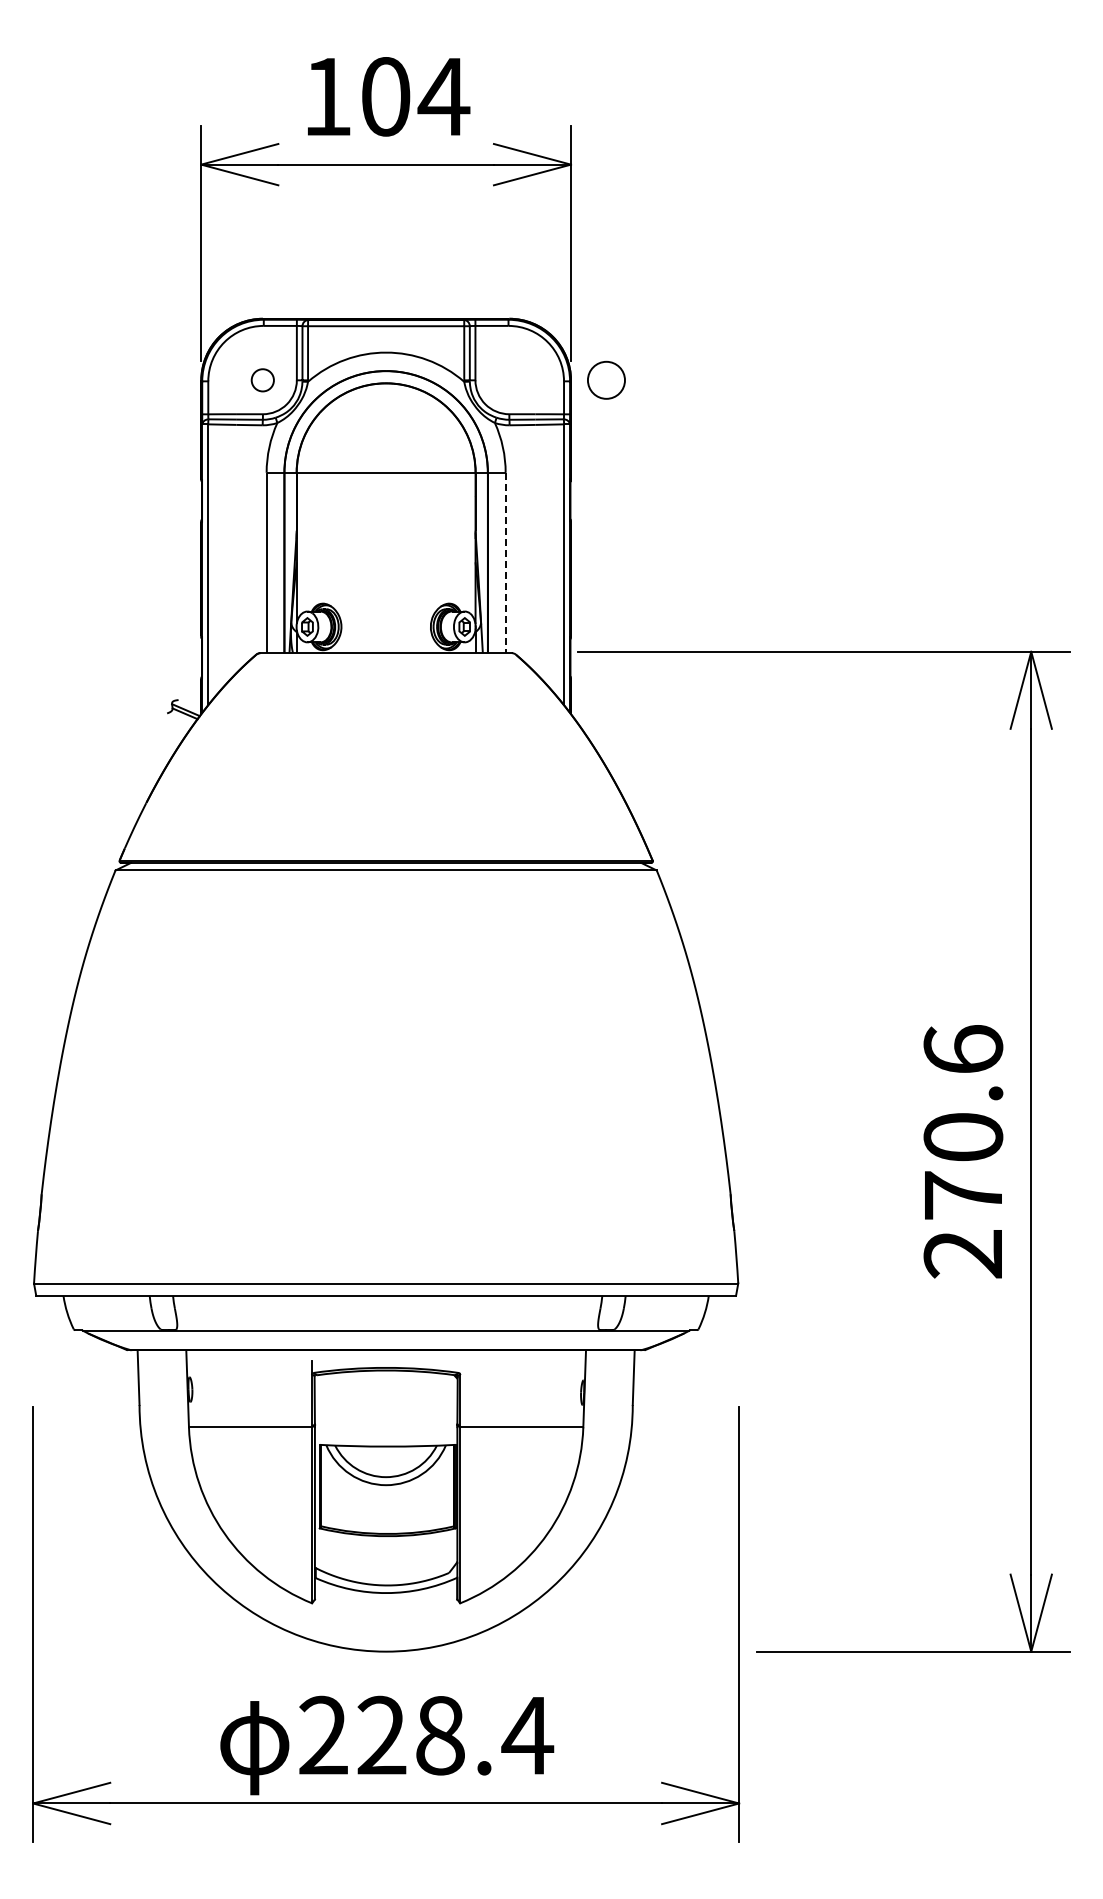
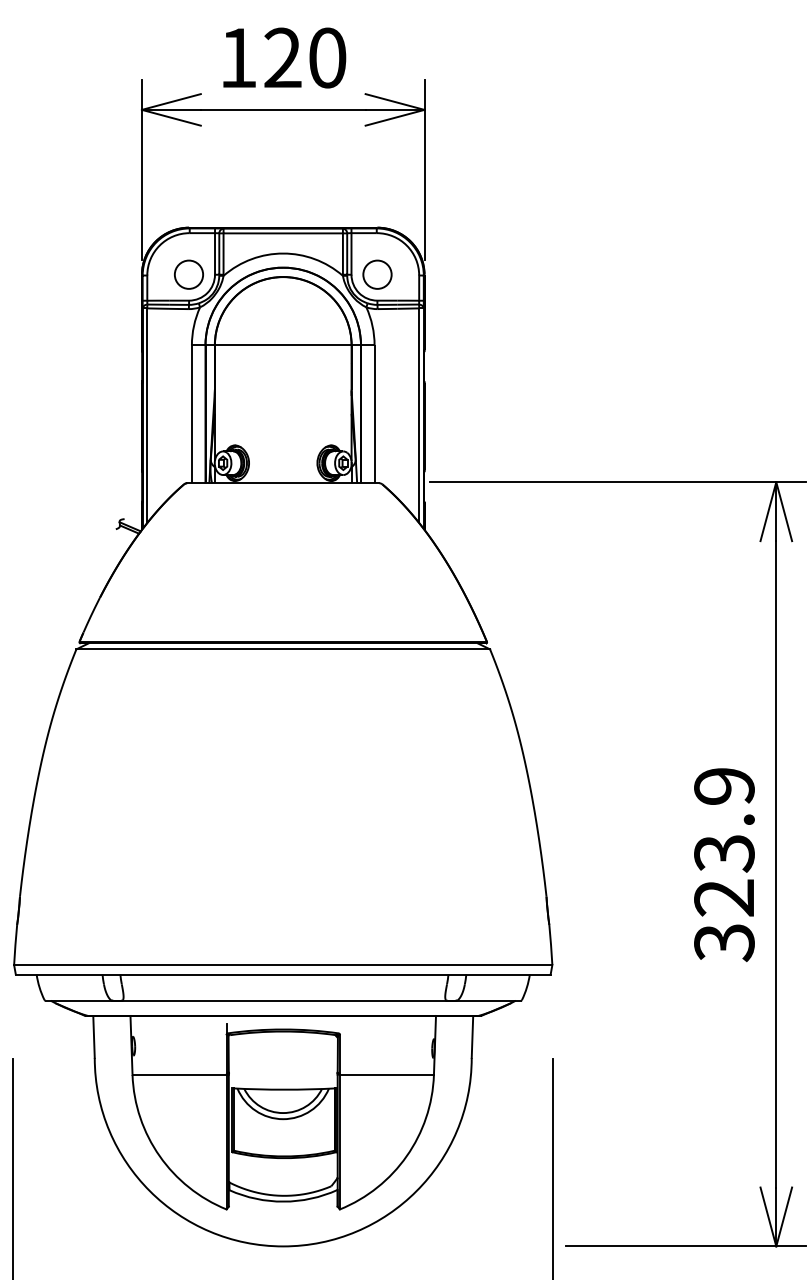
text: (415, 96) -> (305, 57), 104 -> 120
circle: (262, 379) -> (188, 274), size x1.67
circle: (606, 379) -> (377, 274), moved
line: (505, 563) -> (374, 414), dashed -> solid
text: (963, 1152) -> (724, 864), 270.6 -> 323.9

